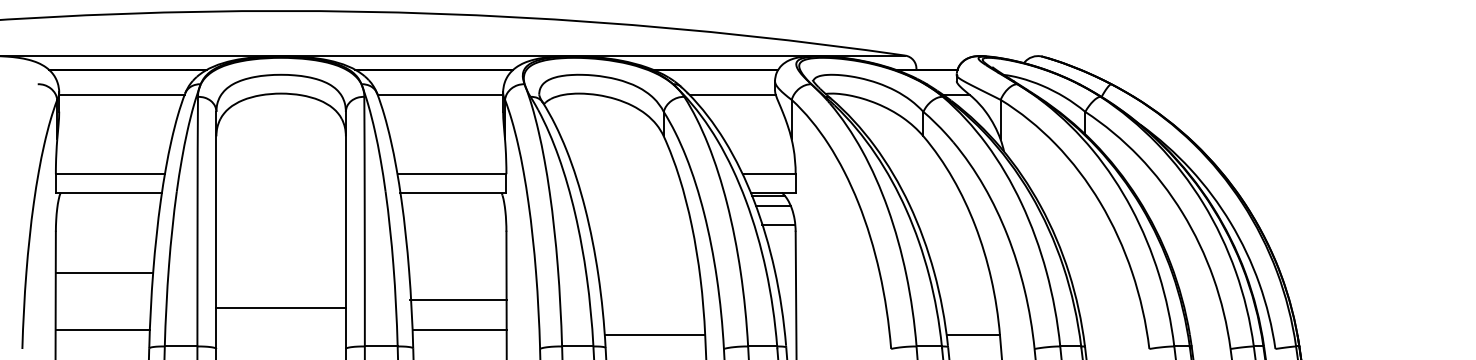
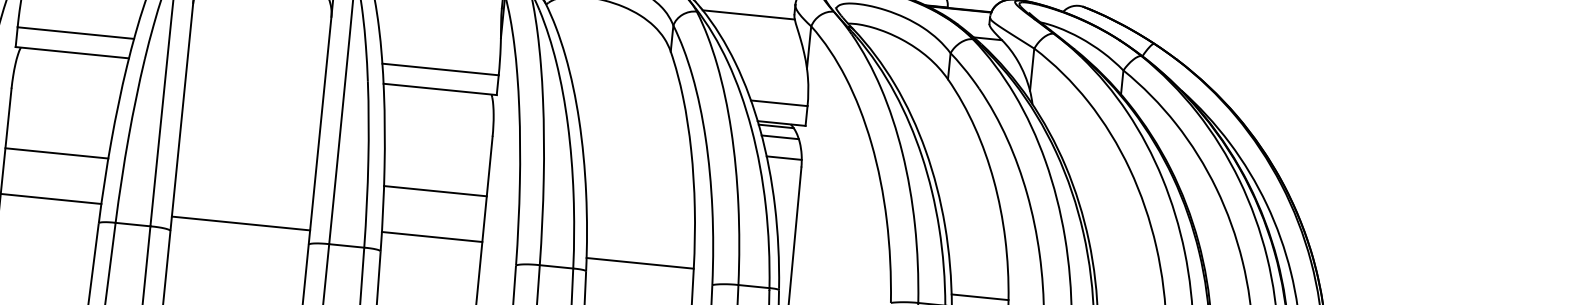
line: (103, 272) -> (56, 153), moved
line: (458, 299) -> (435, 191), moved
line: (280, 308) -> (240, 223), moved

